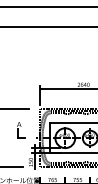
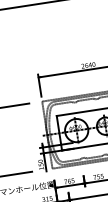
part: (21, 130) -> (24, 129), removed

